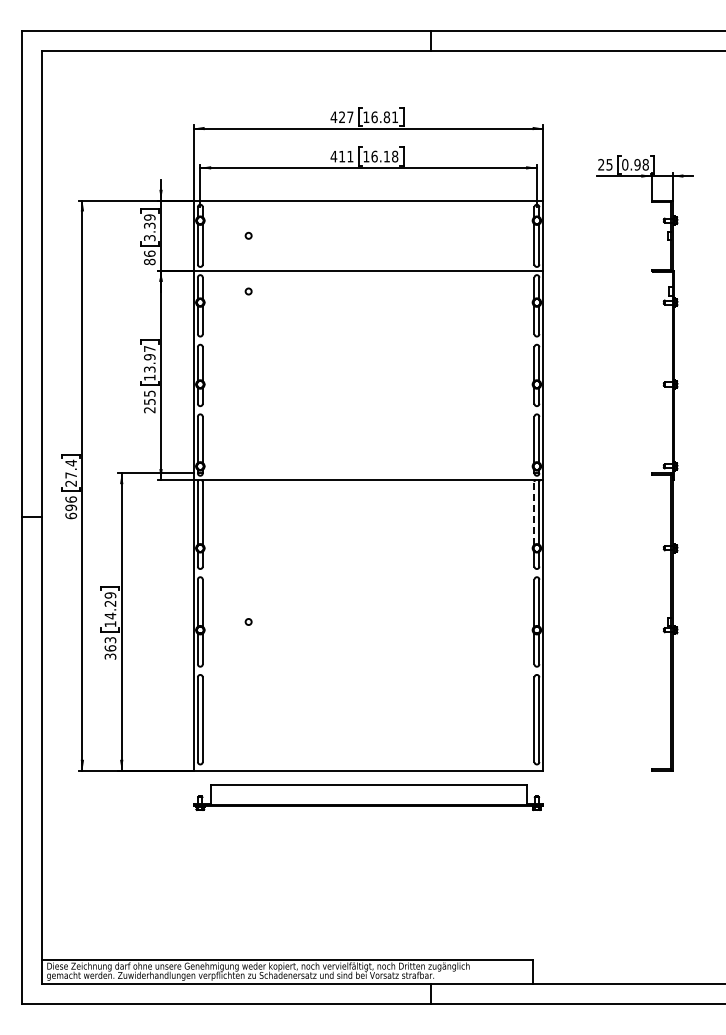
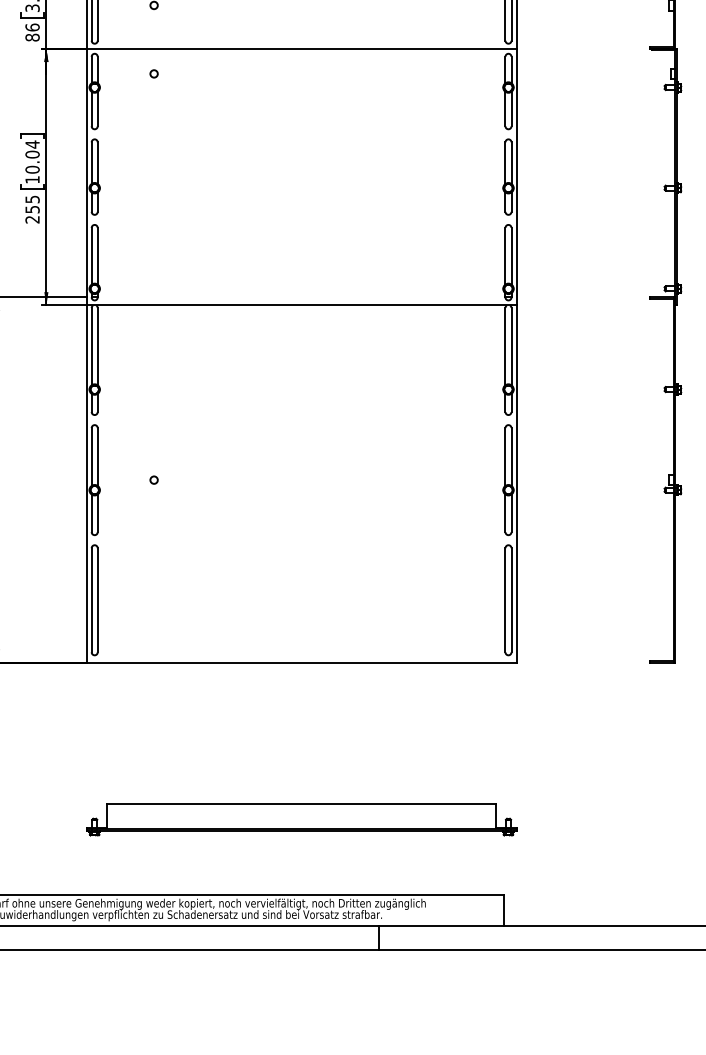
text: (149, 358) -> (32, 156), 13.97 -> 10.04
line: (534, 512) -> (505, 345), dashed -> solid
part: (368, 797) -> (301, 820), moved

